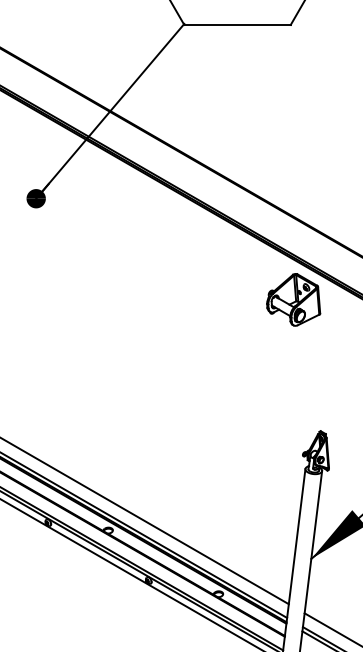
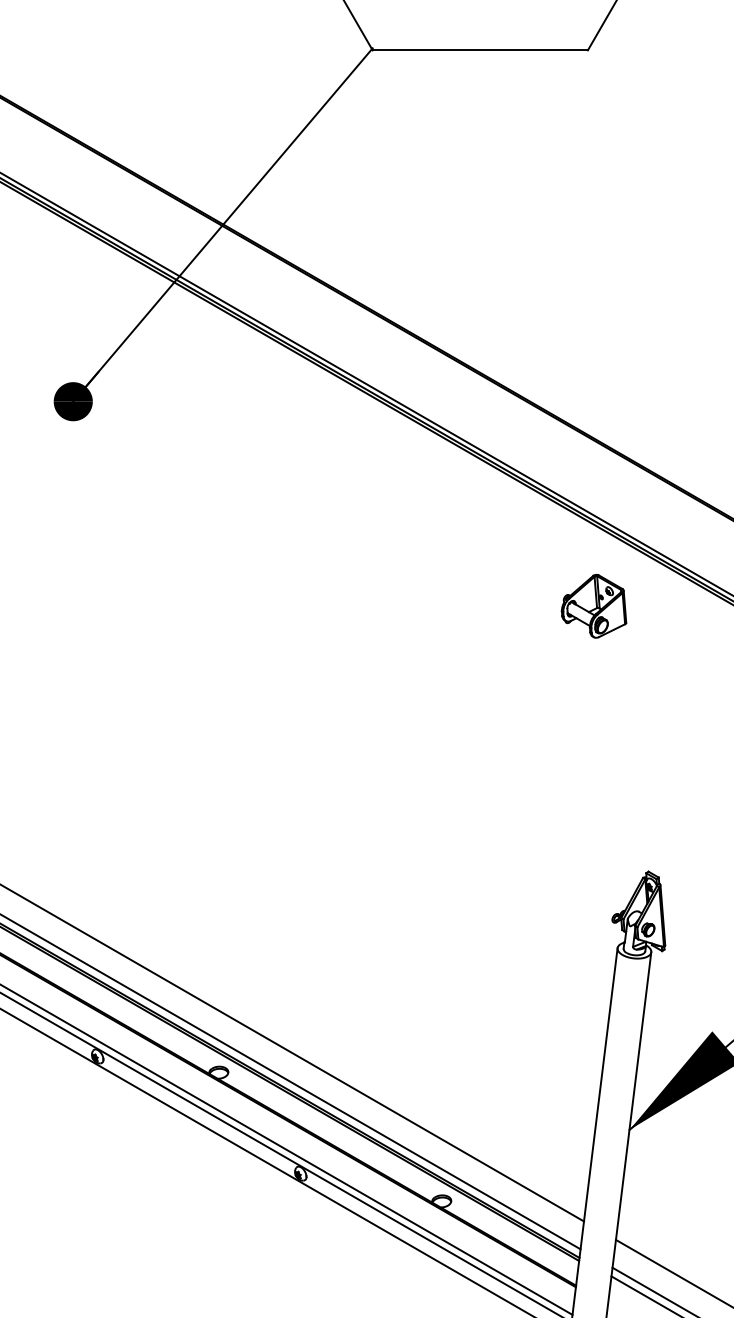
part: (293, 299) -> (593, 605), size x0.6

